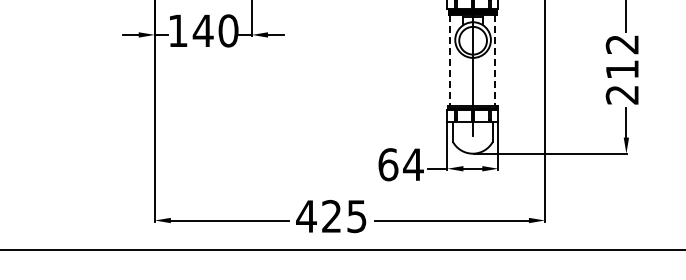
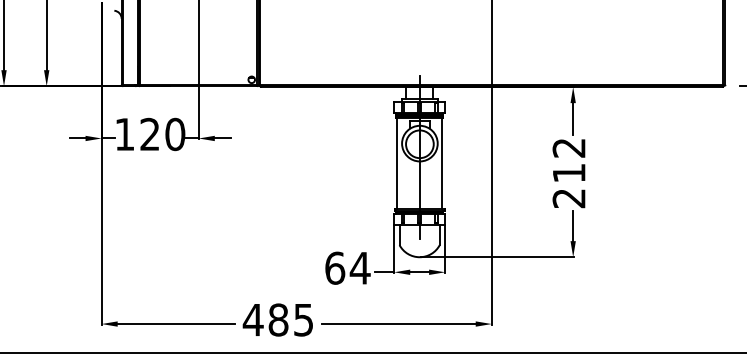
text: (202, 29) -> (149, 133), 140 -> 120
line: (450, 60) -> (397, 164), dashed -> solid
line: (495, 60) -> (442, 164), dashed -> solid
text: (331, 215) -> (278, 319), 425 -> 485

